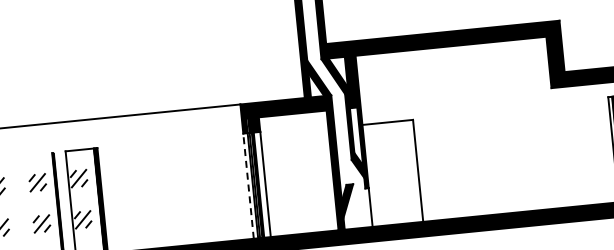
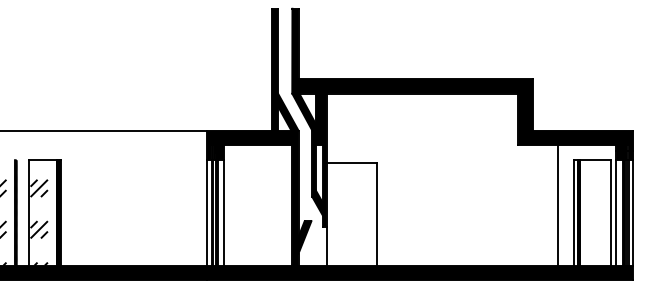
line: (597, 144) -> (558, 205), added
line: (248, 185) -> (207, 212), dashed -> solid

